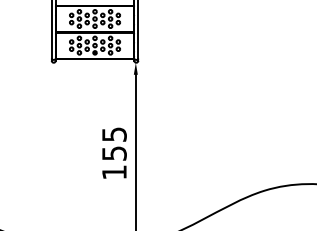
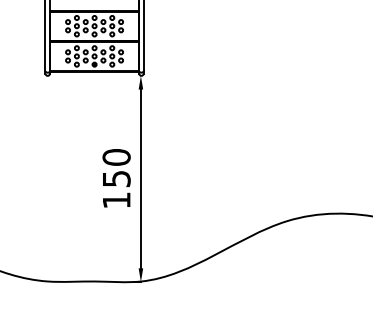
text: (114, 134) -> (116, 157), 155 -> 150

